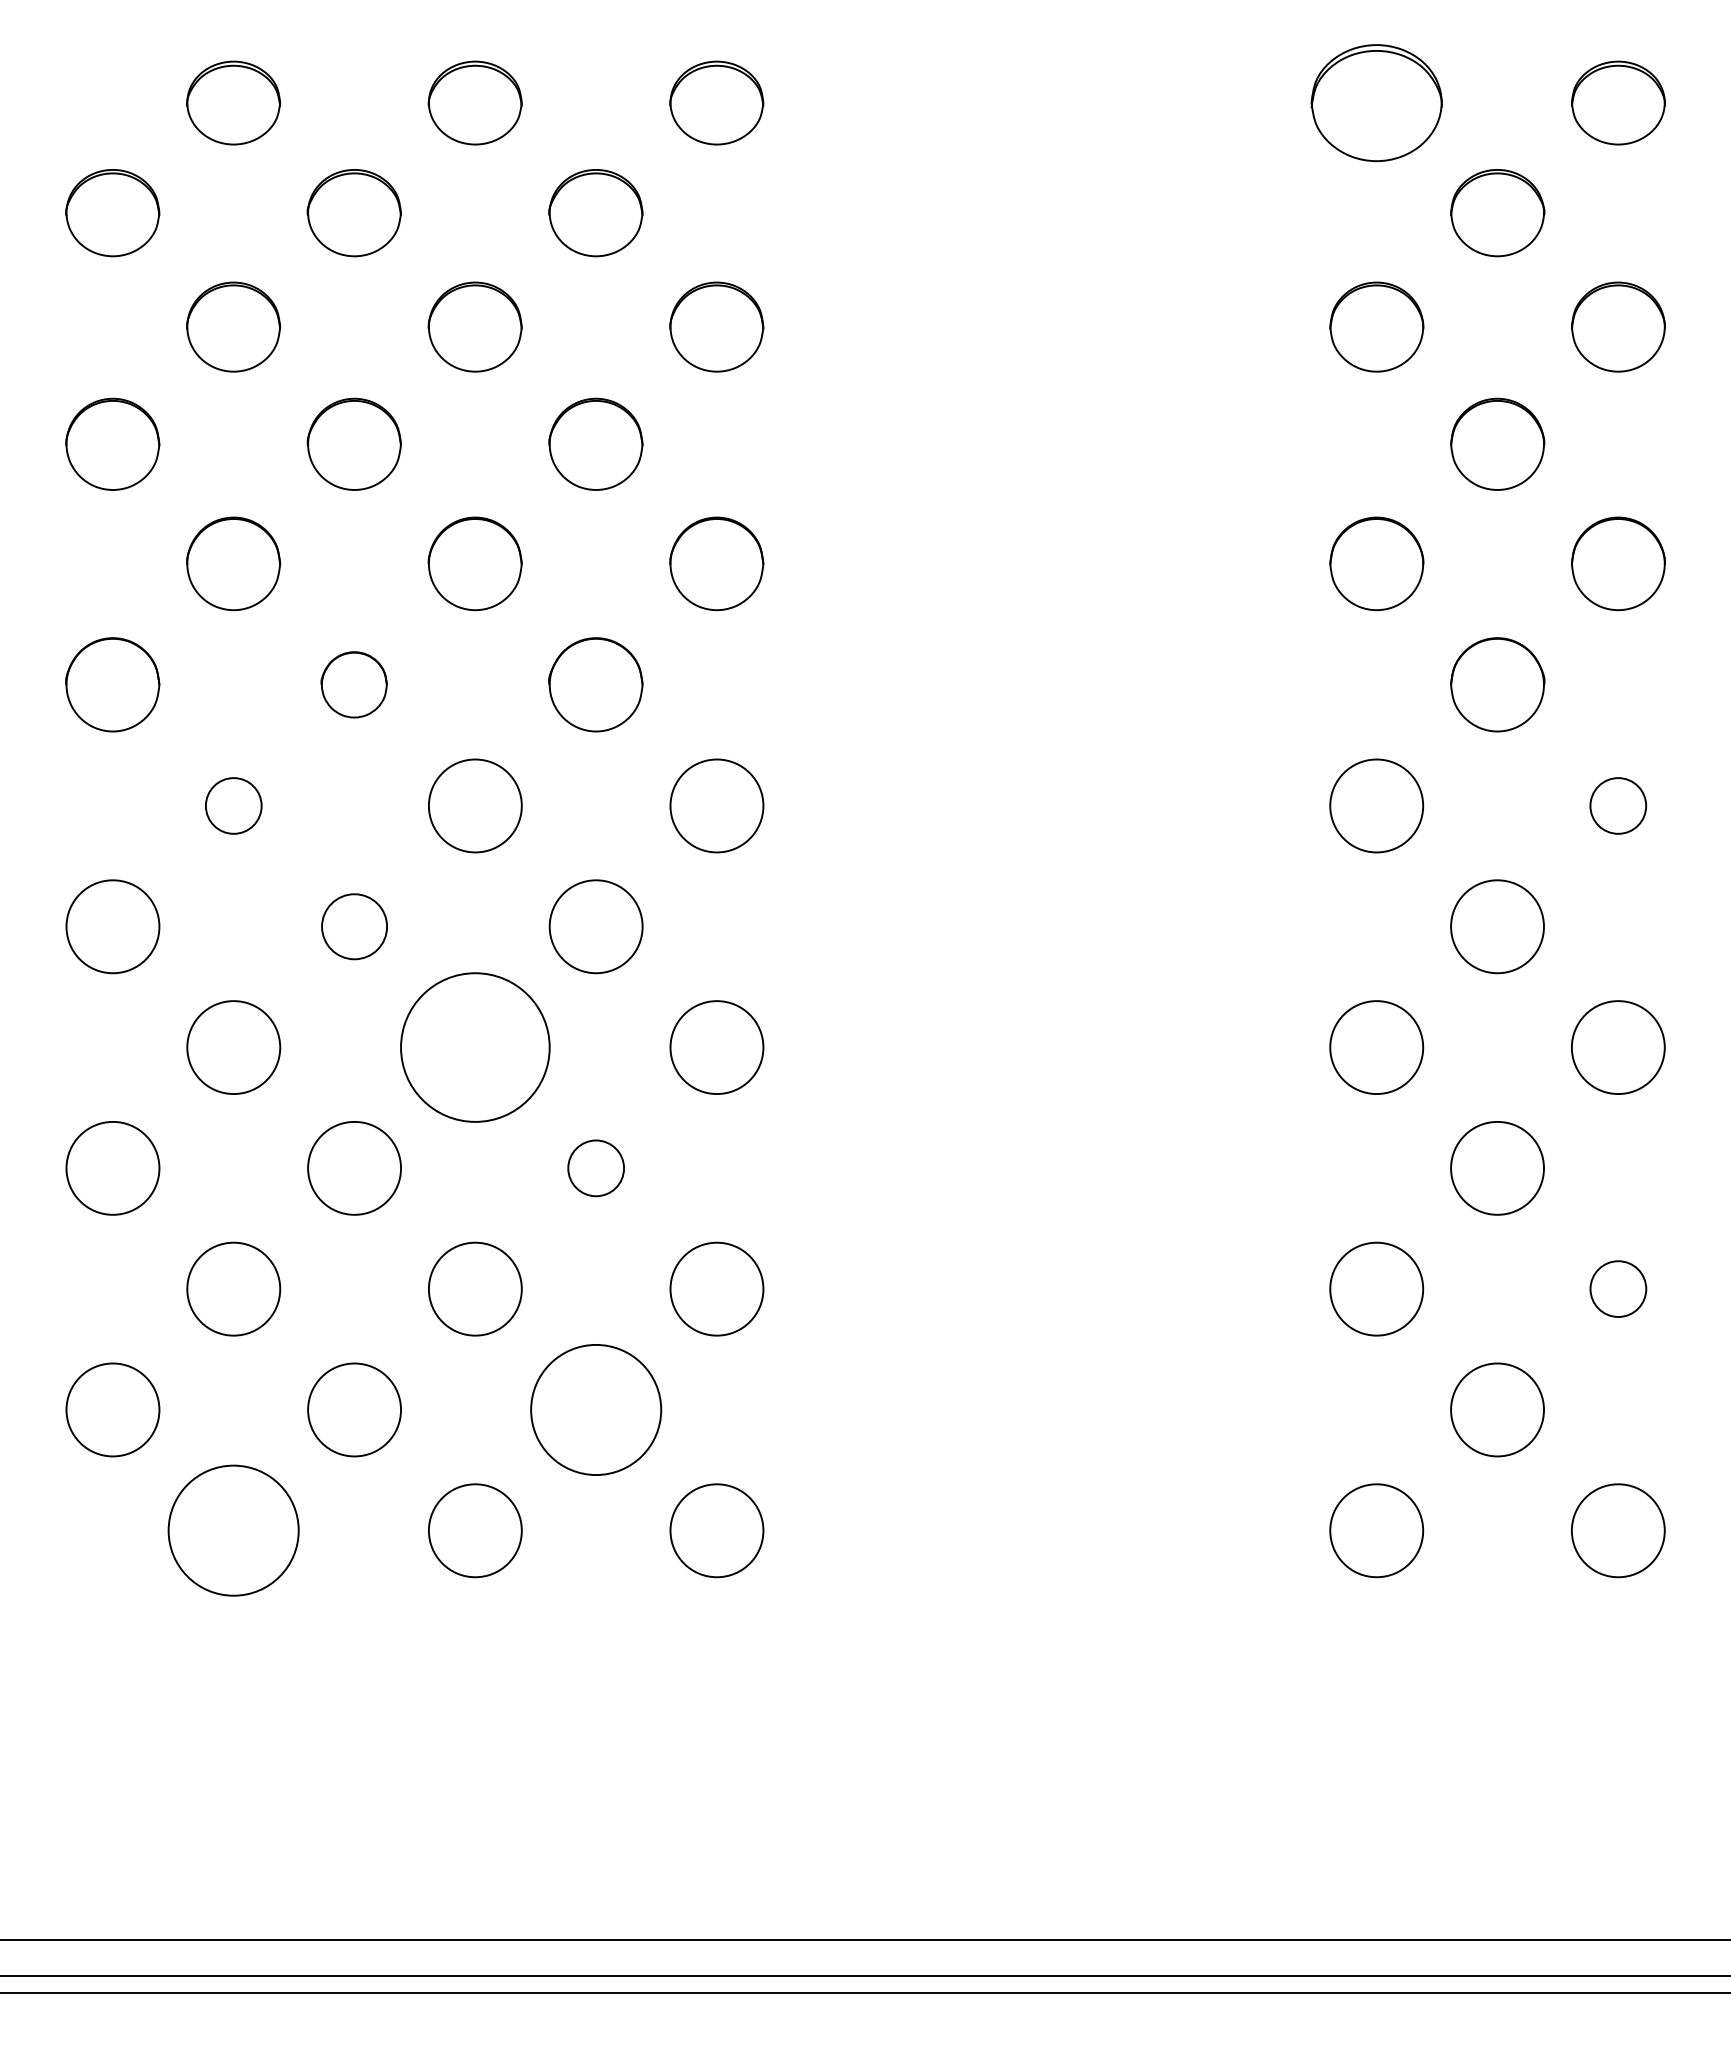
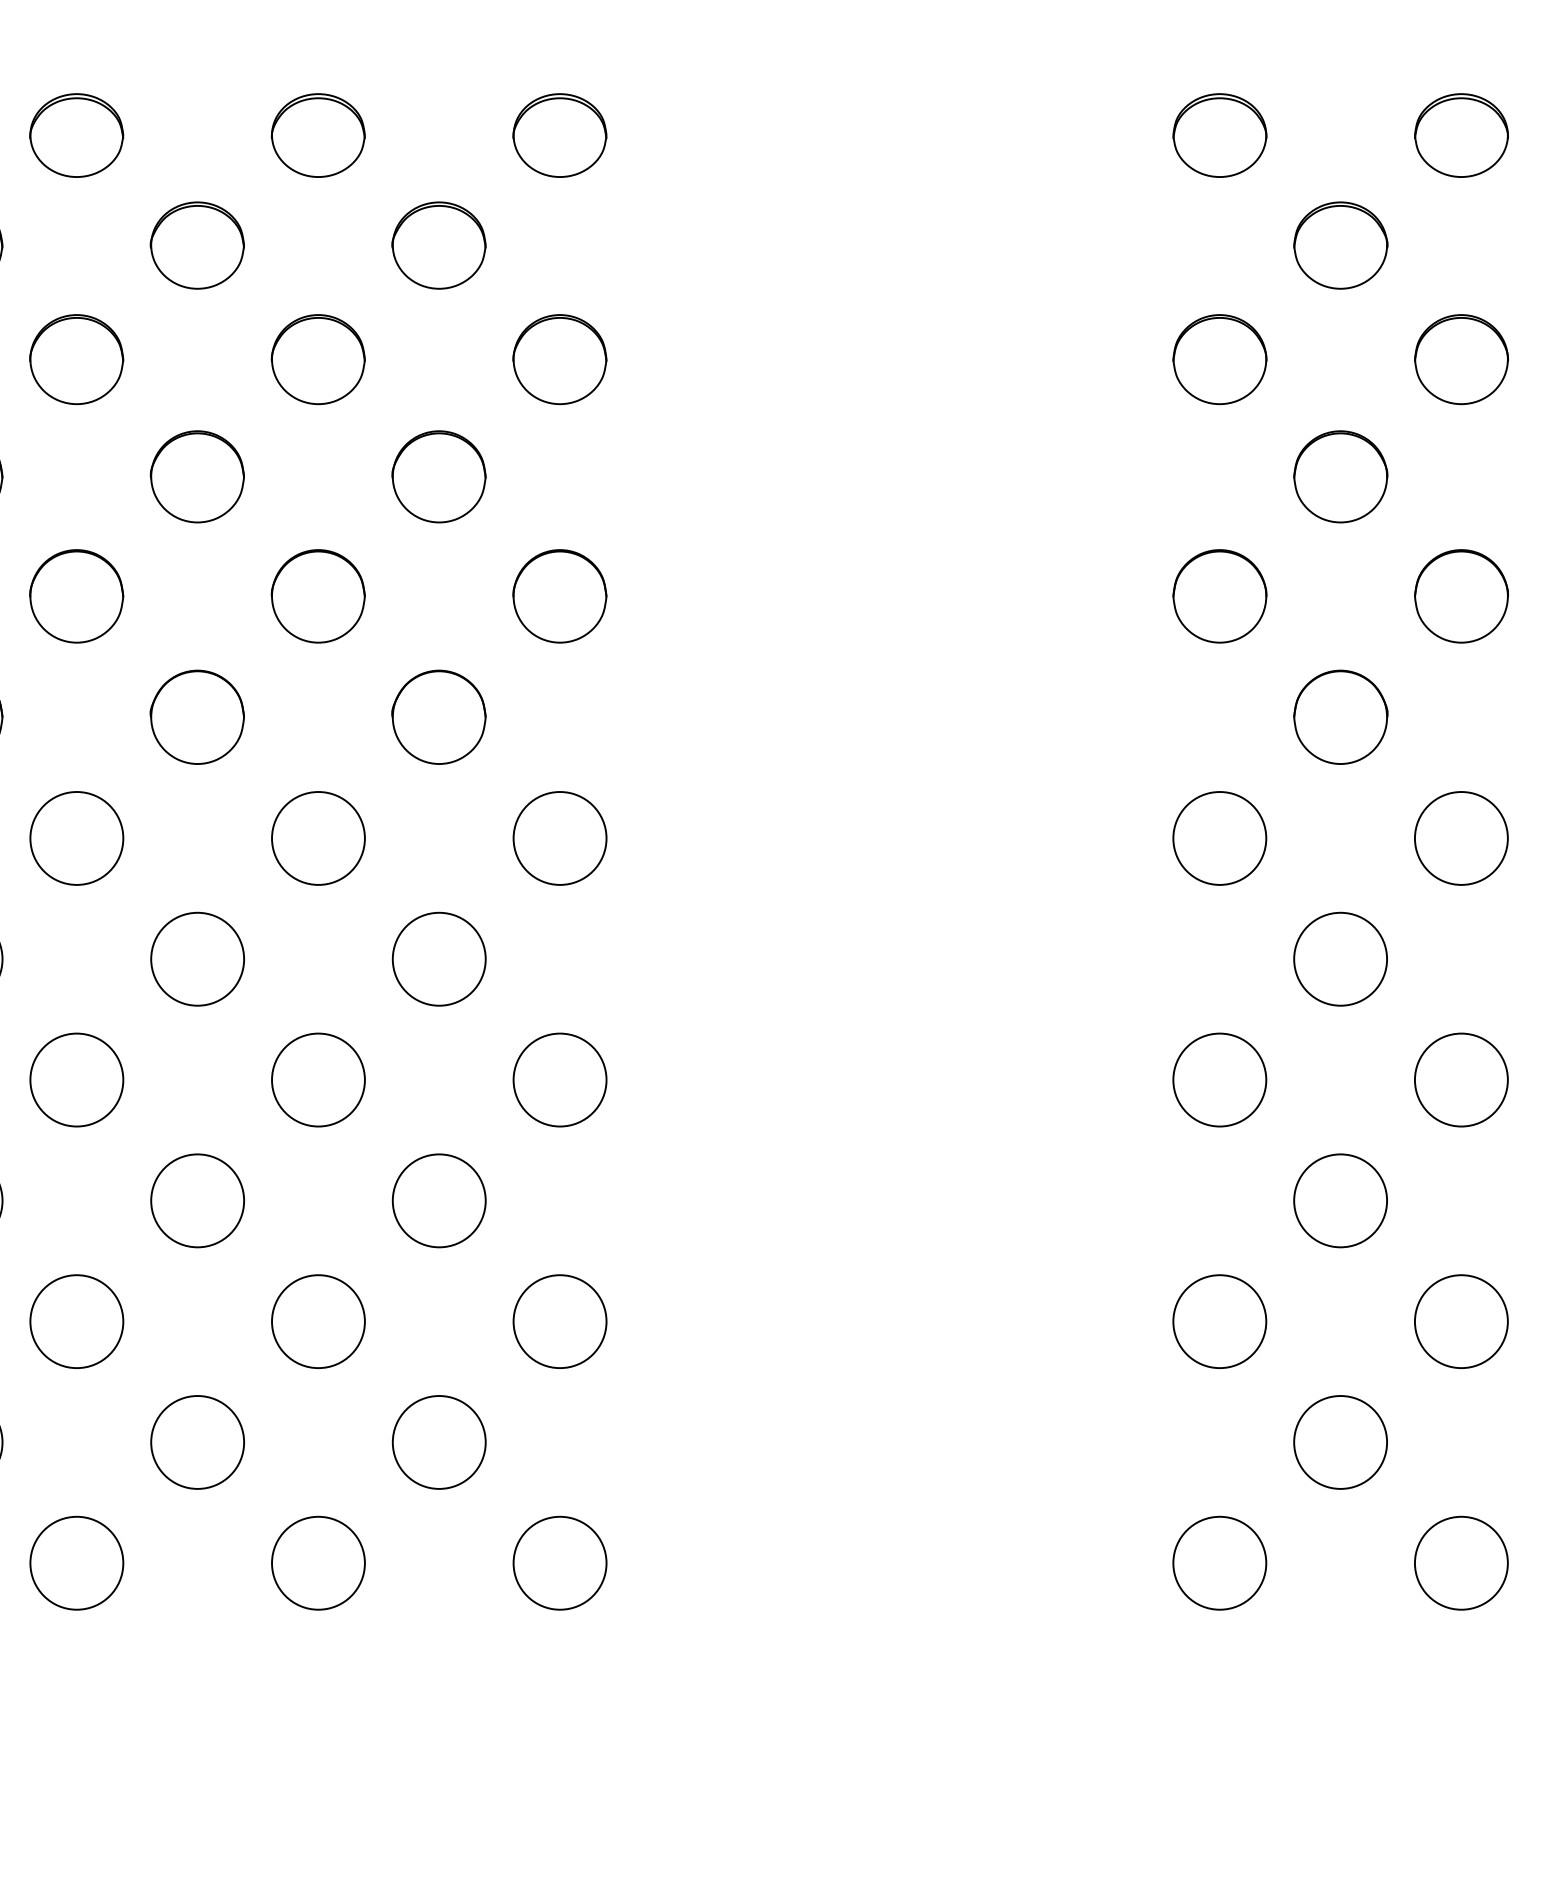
part: (1376, 102) -> (1219, 134), size x0.71
part: (353, 684) -> (196, 716), size x1.43
circle: (233, 805) -> (76, 837), size x1.67
circle: (1617, 805) -> (1460, 837), size x1.67
circle: (354, 926) -> (197, 958), size x1.43
circle: (474, 1047) -> (317, 1079), size x0.62
circle: (595, 1167) -> (438, 1199), size x1.67
circle: (1618, 1288) -> (1461, 1320), size x1.67
circle: (595, 1409) -> (438, 1441), size x0.71
circle: (233, 1530) -> (76, 1562), size x0.71

